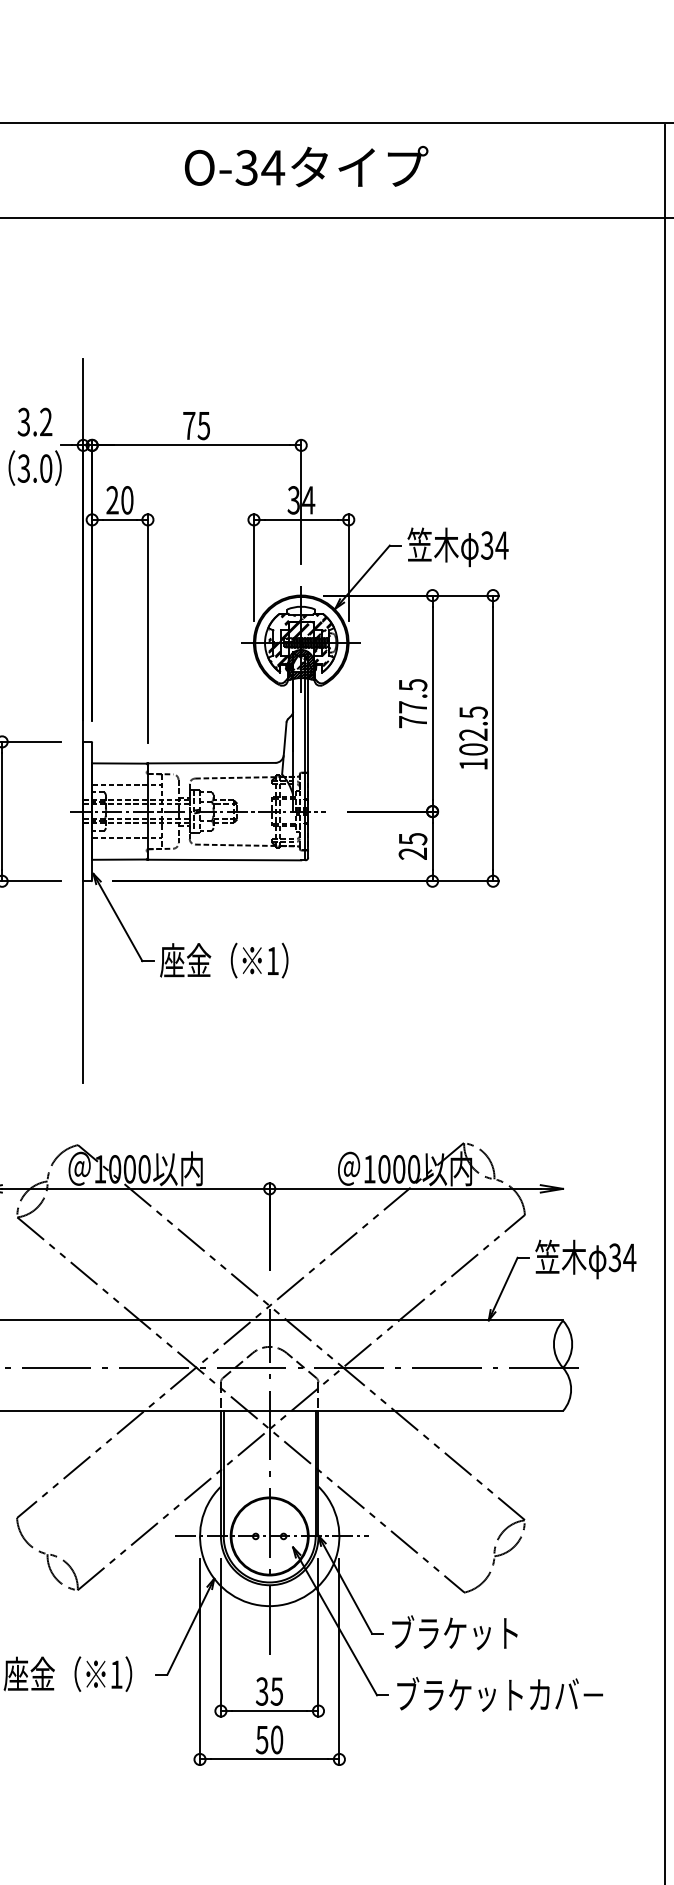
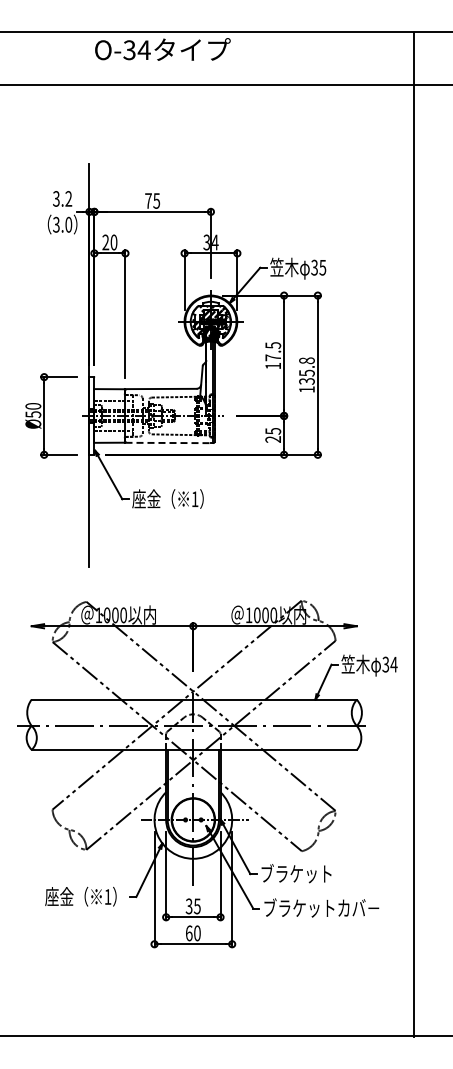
text: (305, 166) -> (162, 49), moved
text: (501, 545) -> (322, 267), 34 -> 35
text: (411, 721) -> (272, 365), 77.5 -> 17.5
text: (472, 729) -> (306, 370), 102.5 -> 135.8
line: (225, 859) -> (168, 442), solid -> dashed
text: (260, 1740) -> (188, 933), 50 -> 60

